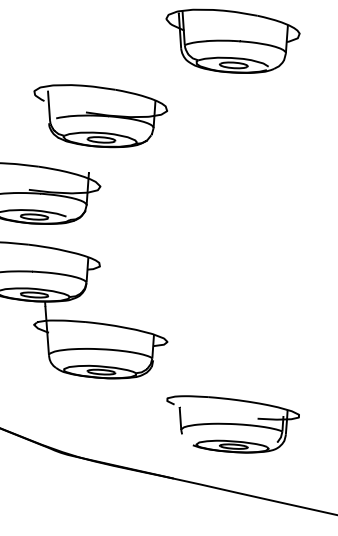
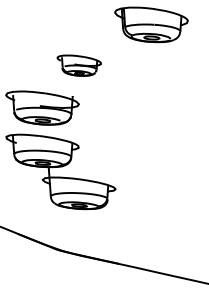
part: (101, 115) -> (79, 65), size x0.6
part: (233, 424) -> (151, 234), removed

